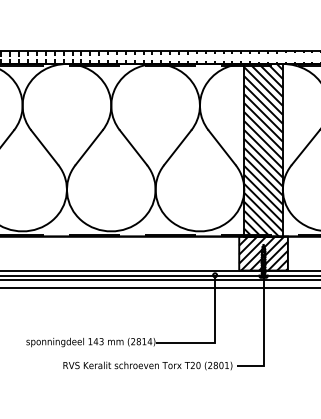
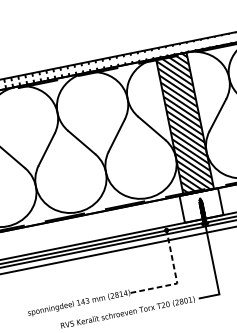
hatch: (263, 253) -> (201, 205), removed
line: (215, 338) -> (177, 280), solid -> dashed

